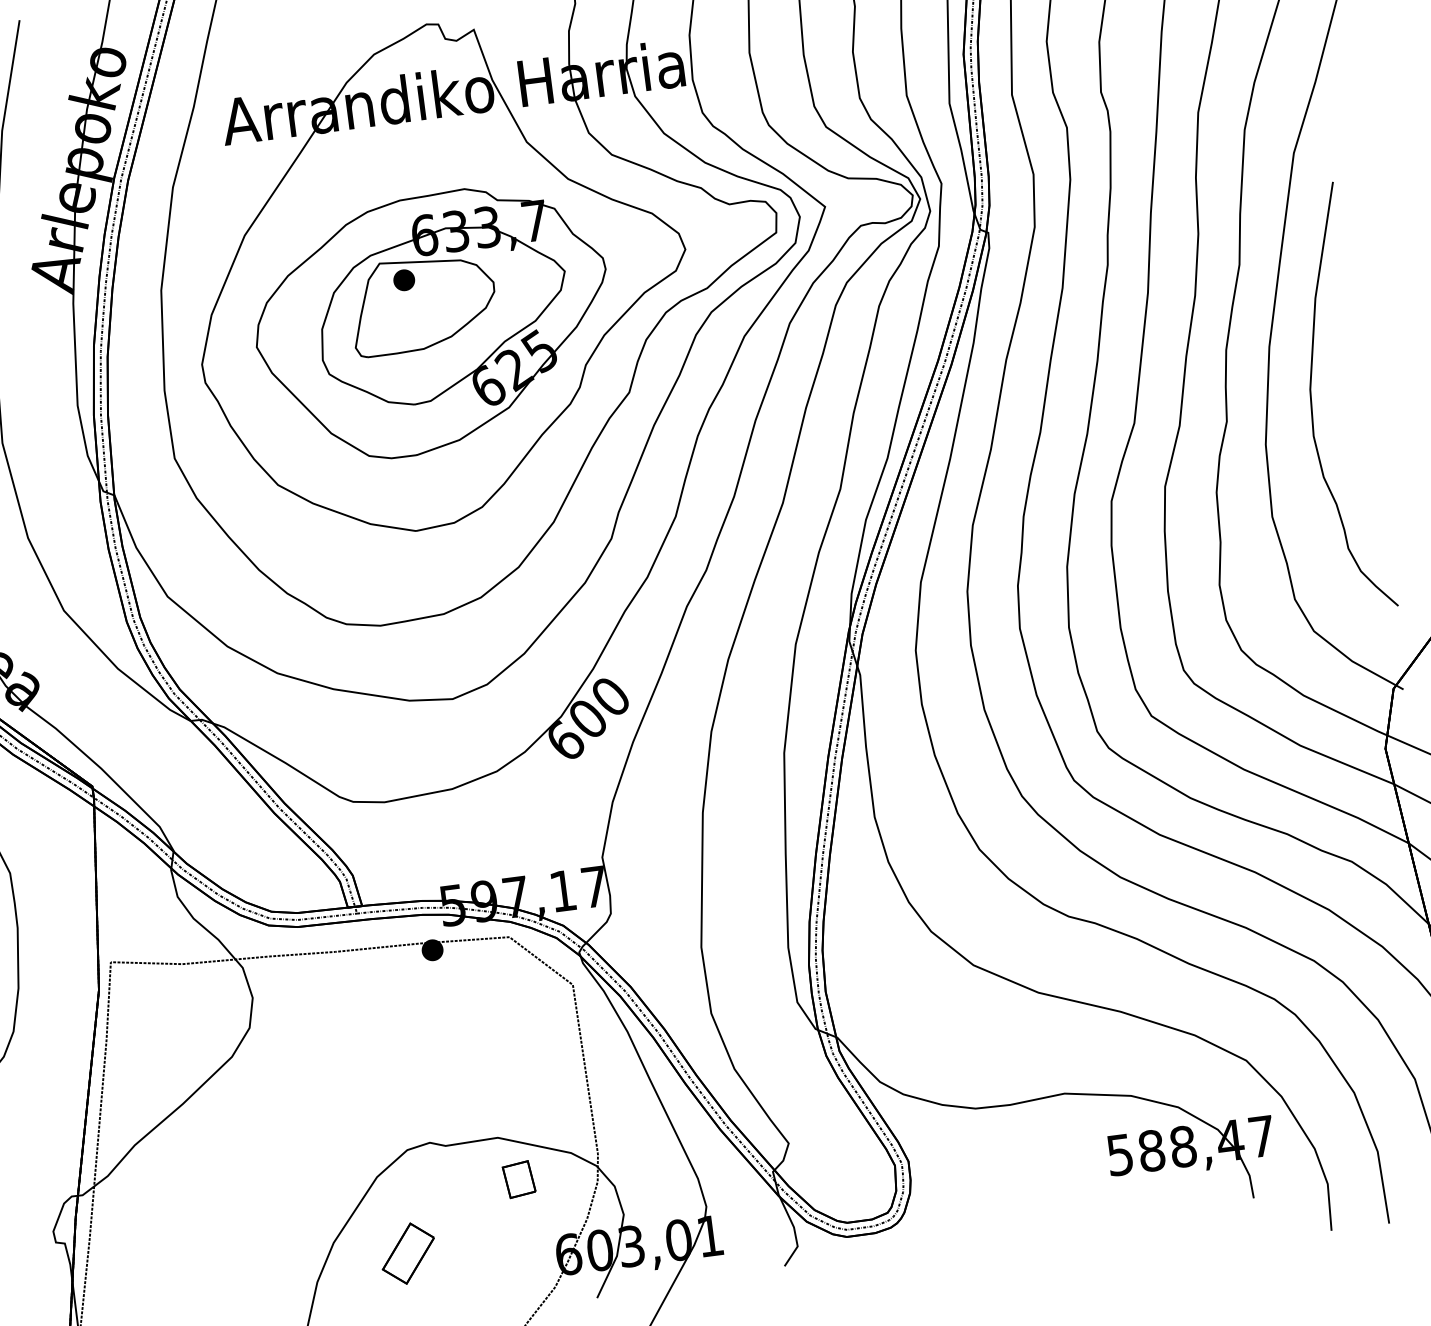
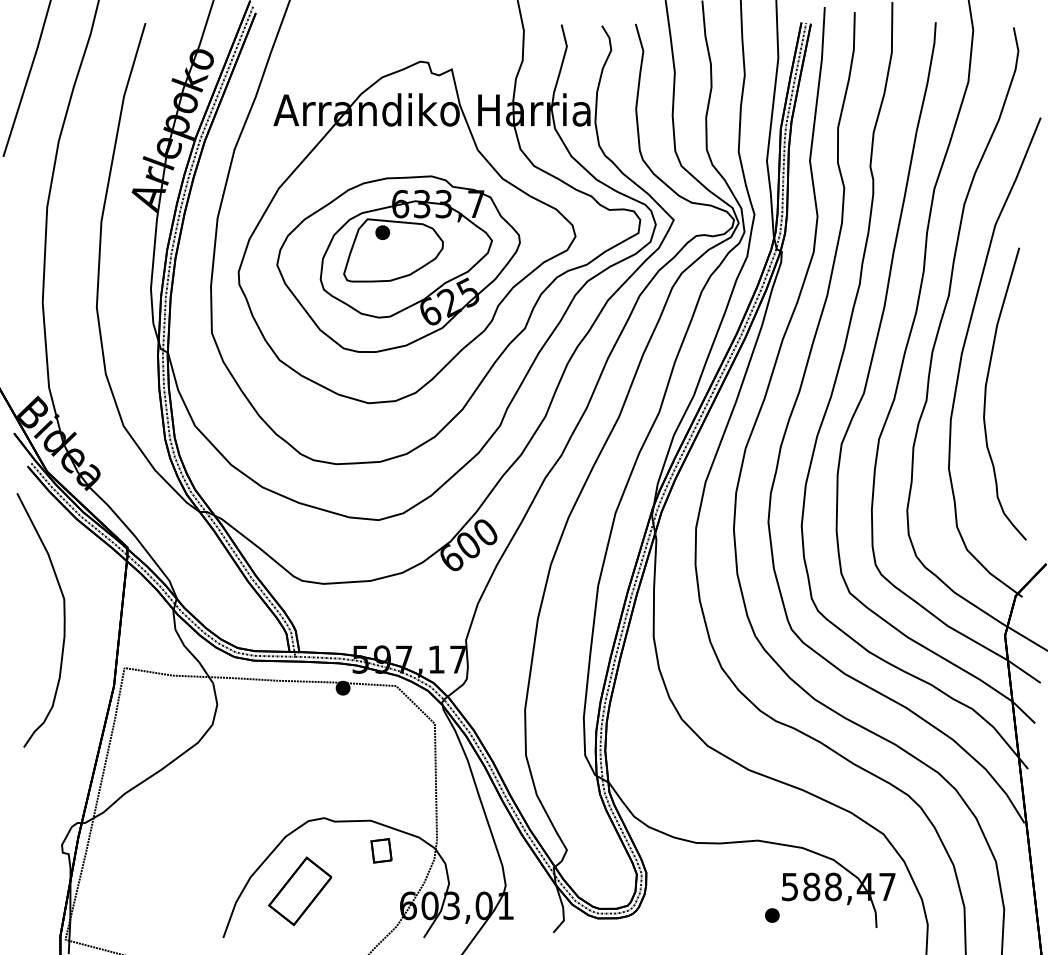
part: (1100, 1199) -> (772, 915), added
part: (407, 1252) -> (299, 890), size x1.67

